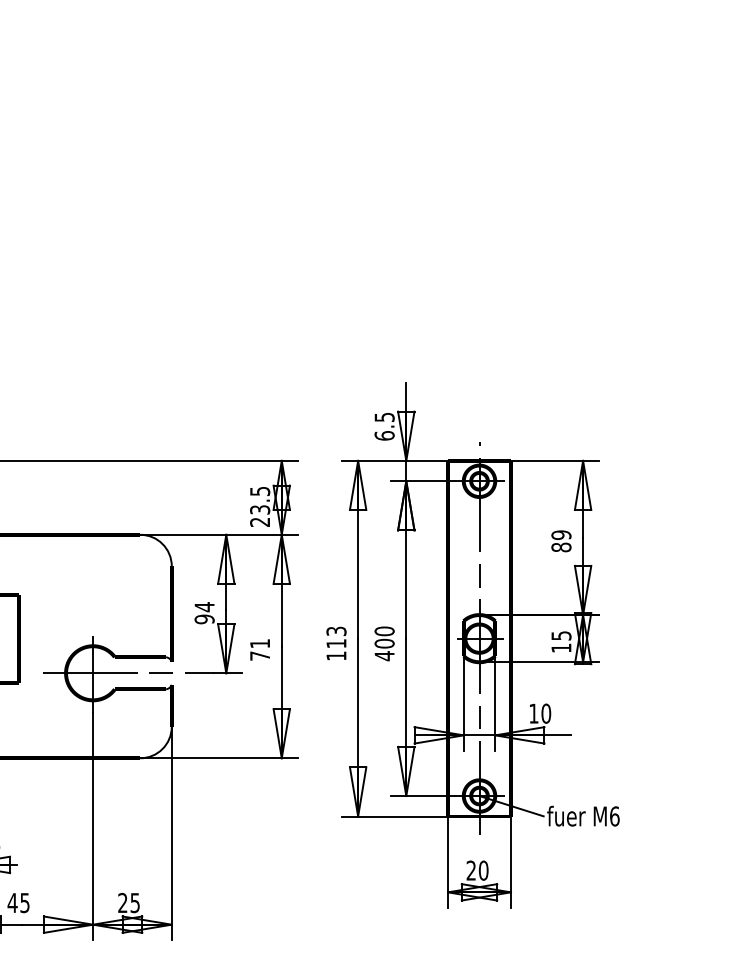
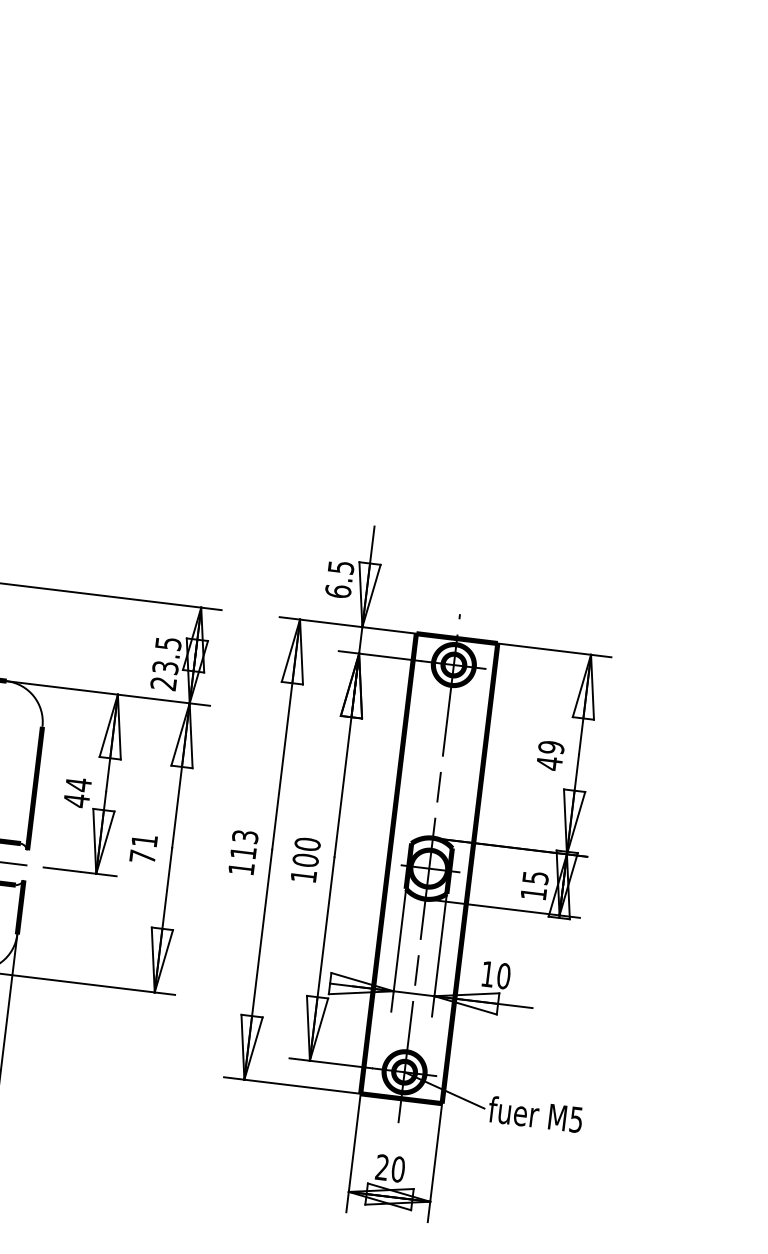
text: (561, 547) -> (549, 763), 89 -> 49
text: (204, 619) -> (76, 800), 94 -> 44
text: (384, 656) -> (303, 876), 400 -> 100
text: (614, 816) -> (576, 1119), M6 -> M5

